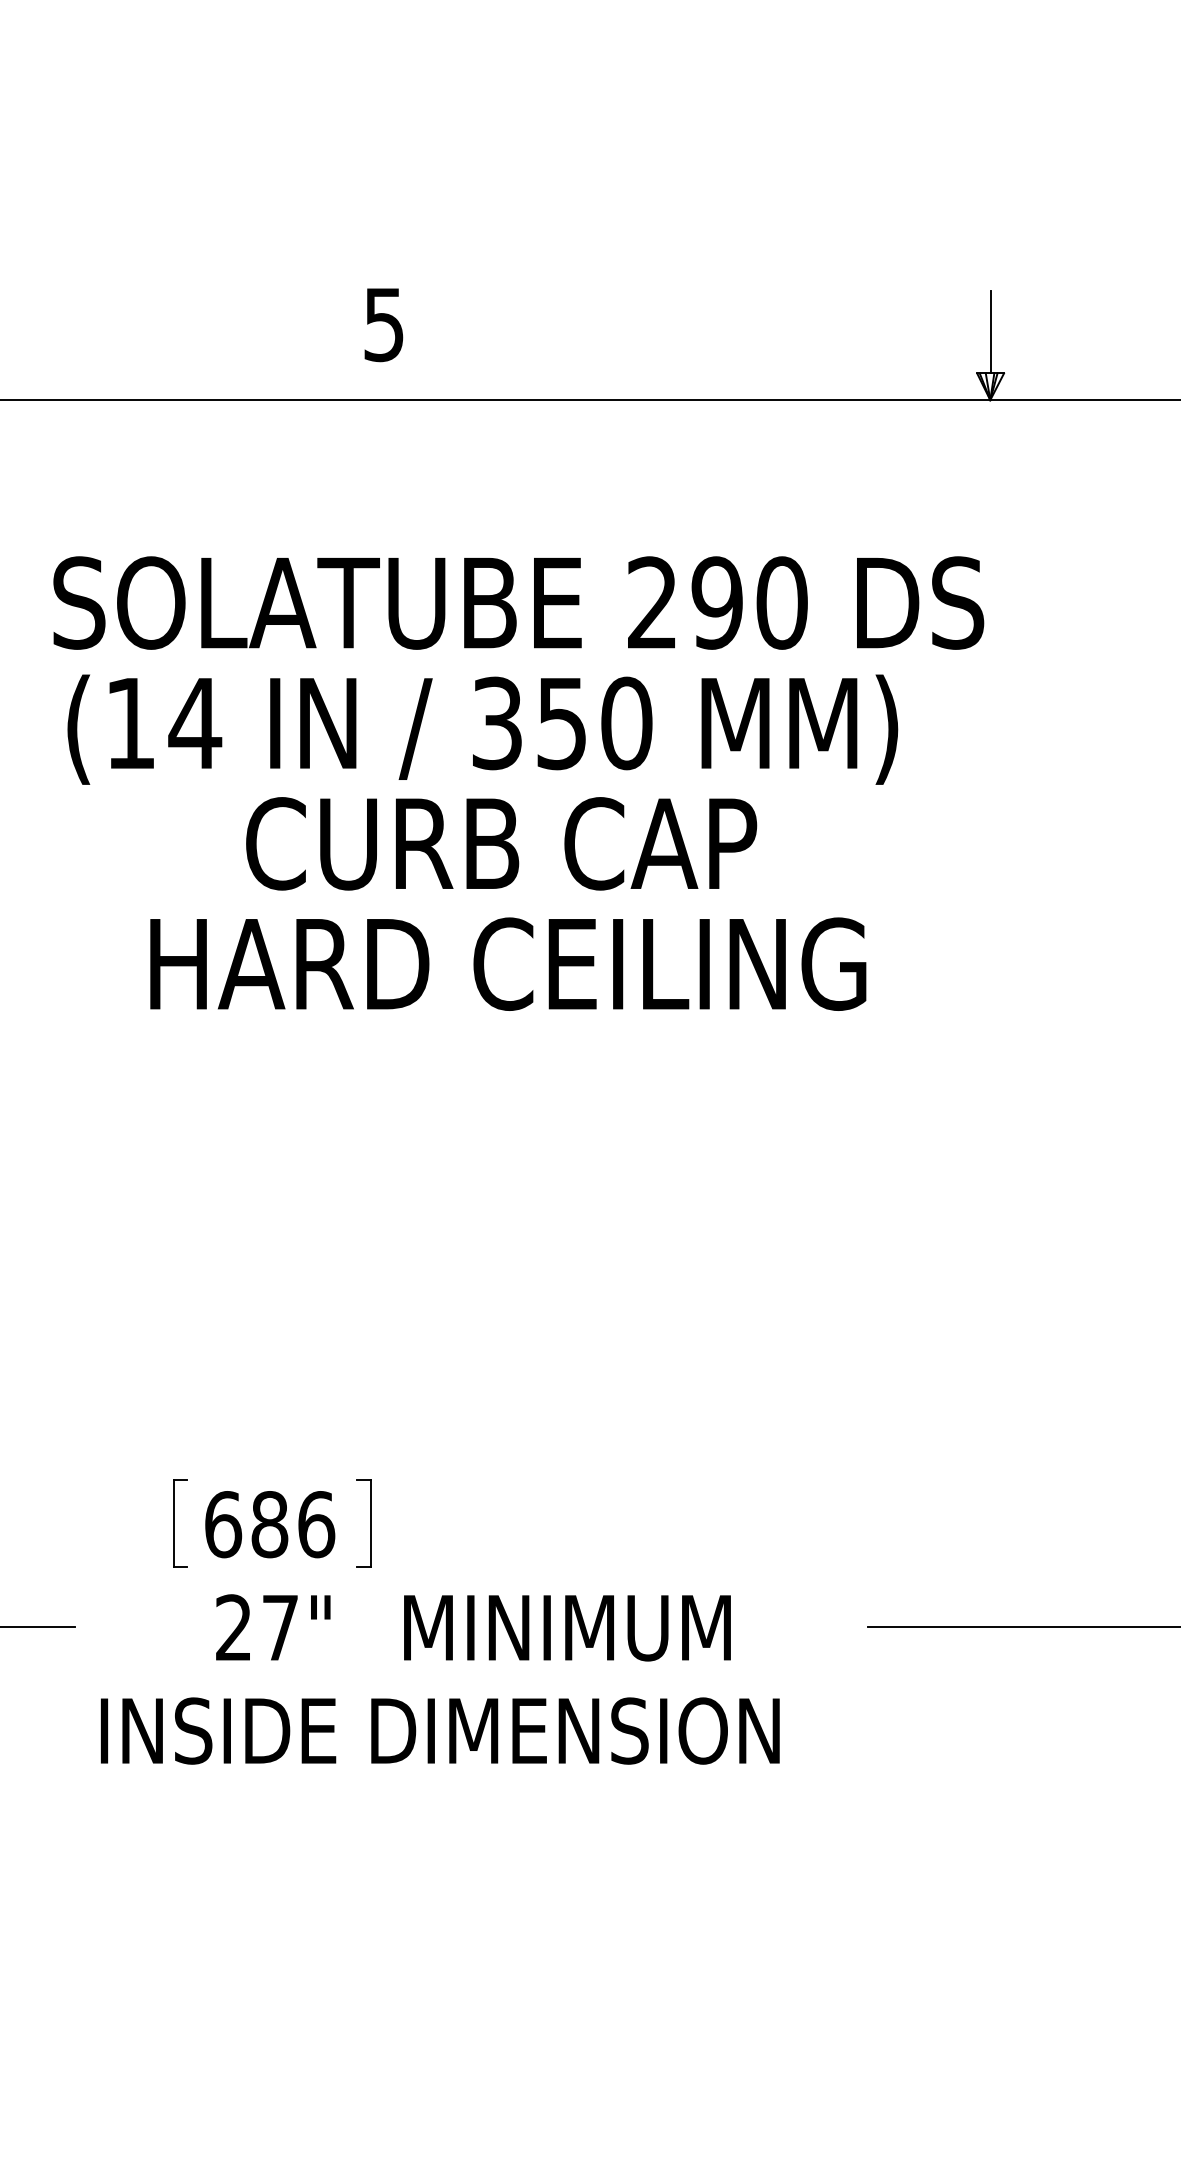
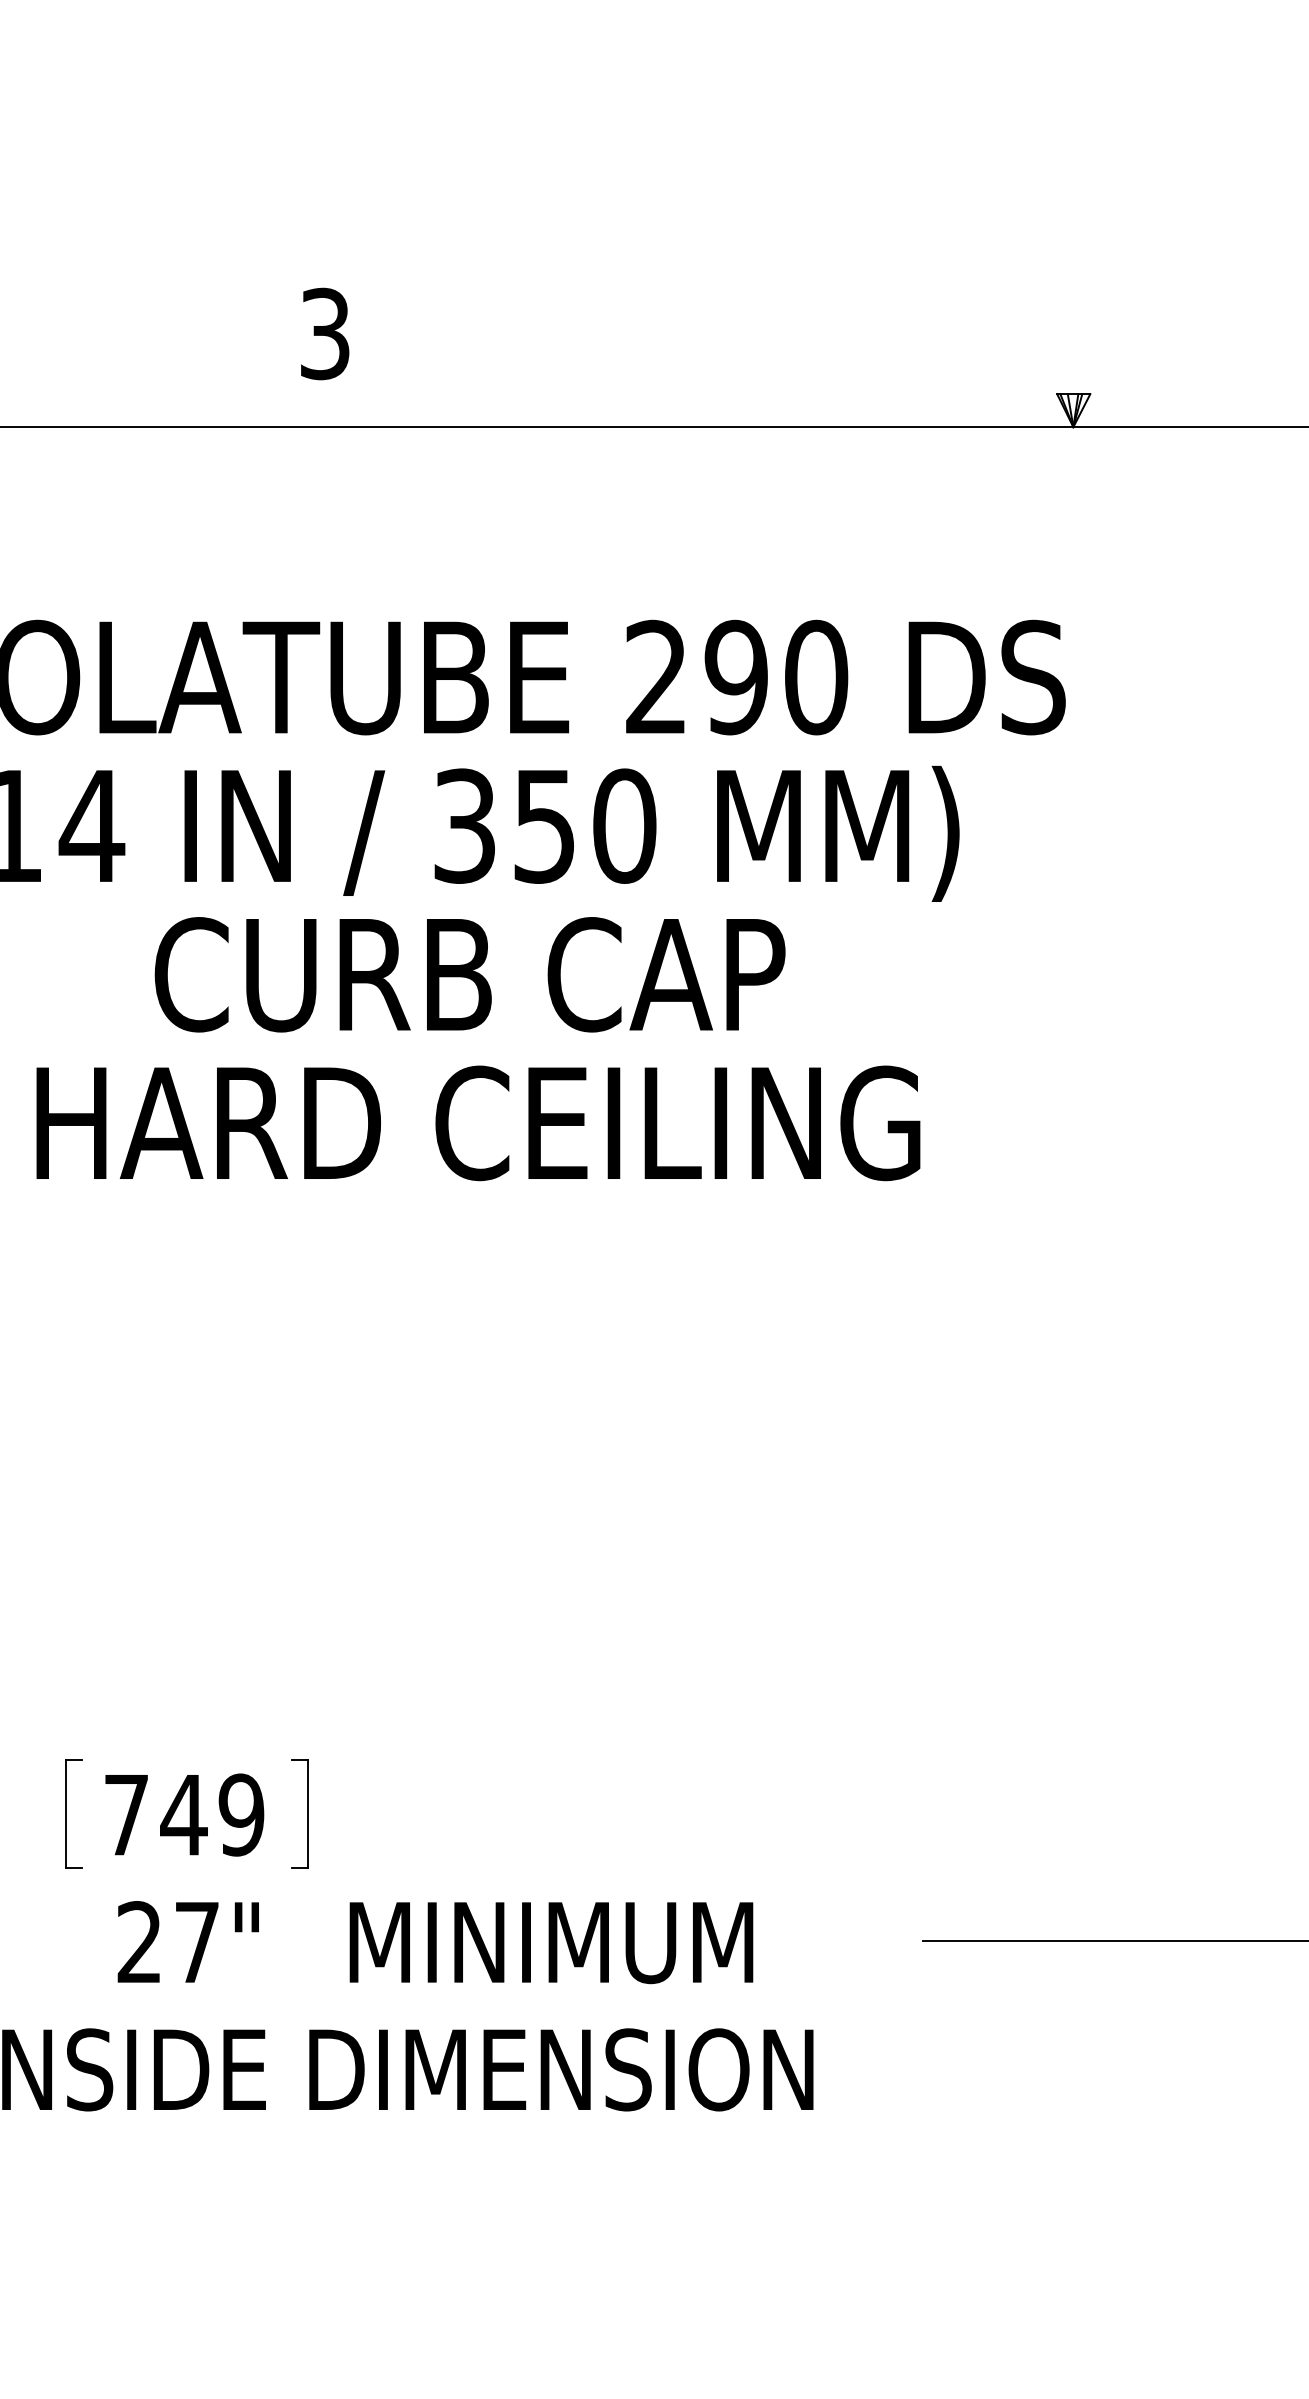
text: (384, 324) -> (325, 333), 5 -> 3
line: (990, 331) -> (1073, 342), removed
text: (270, 1524) -> (184, 1814), 686 -> 749

